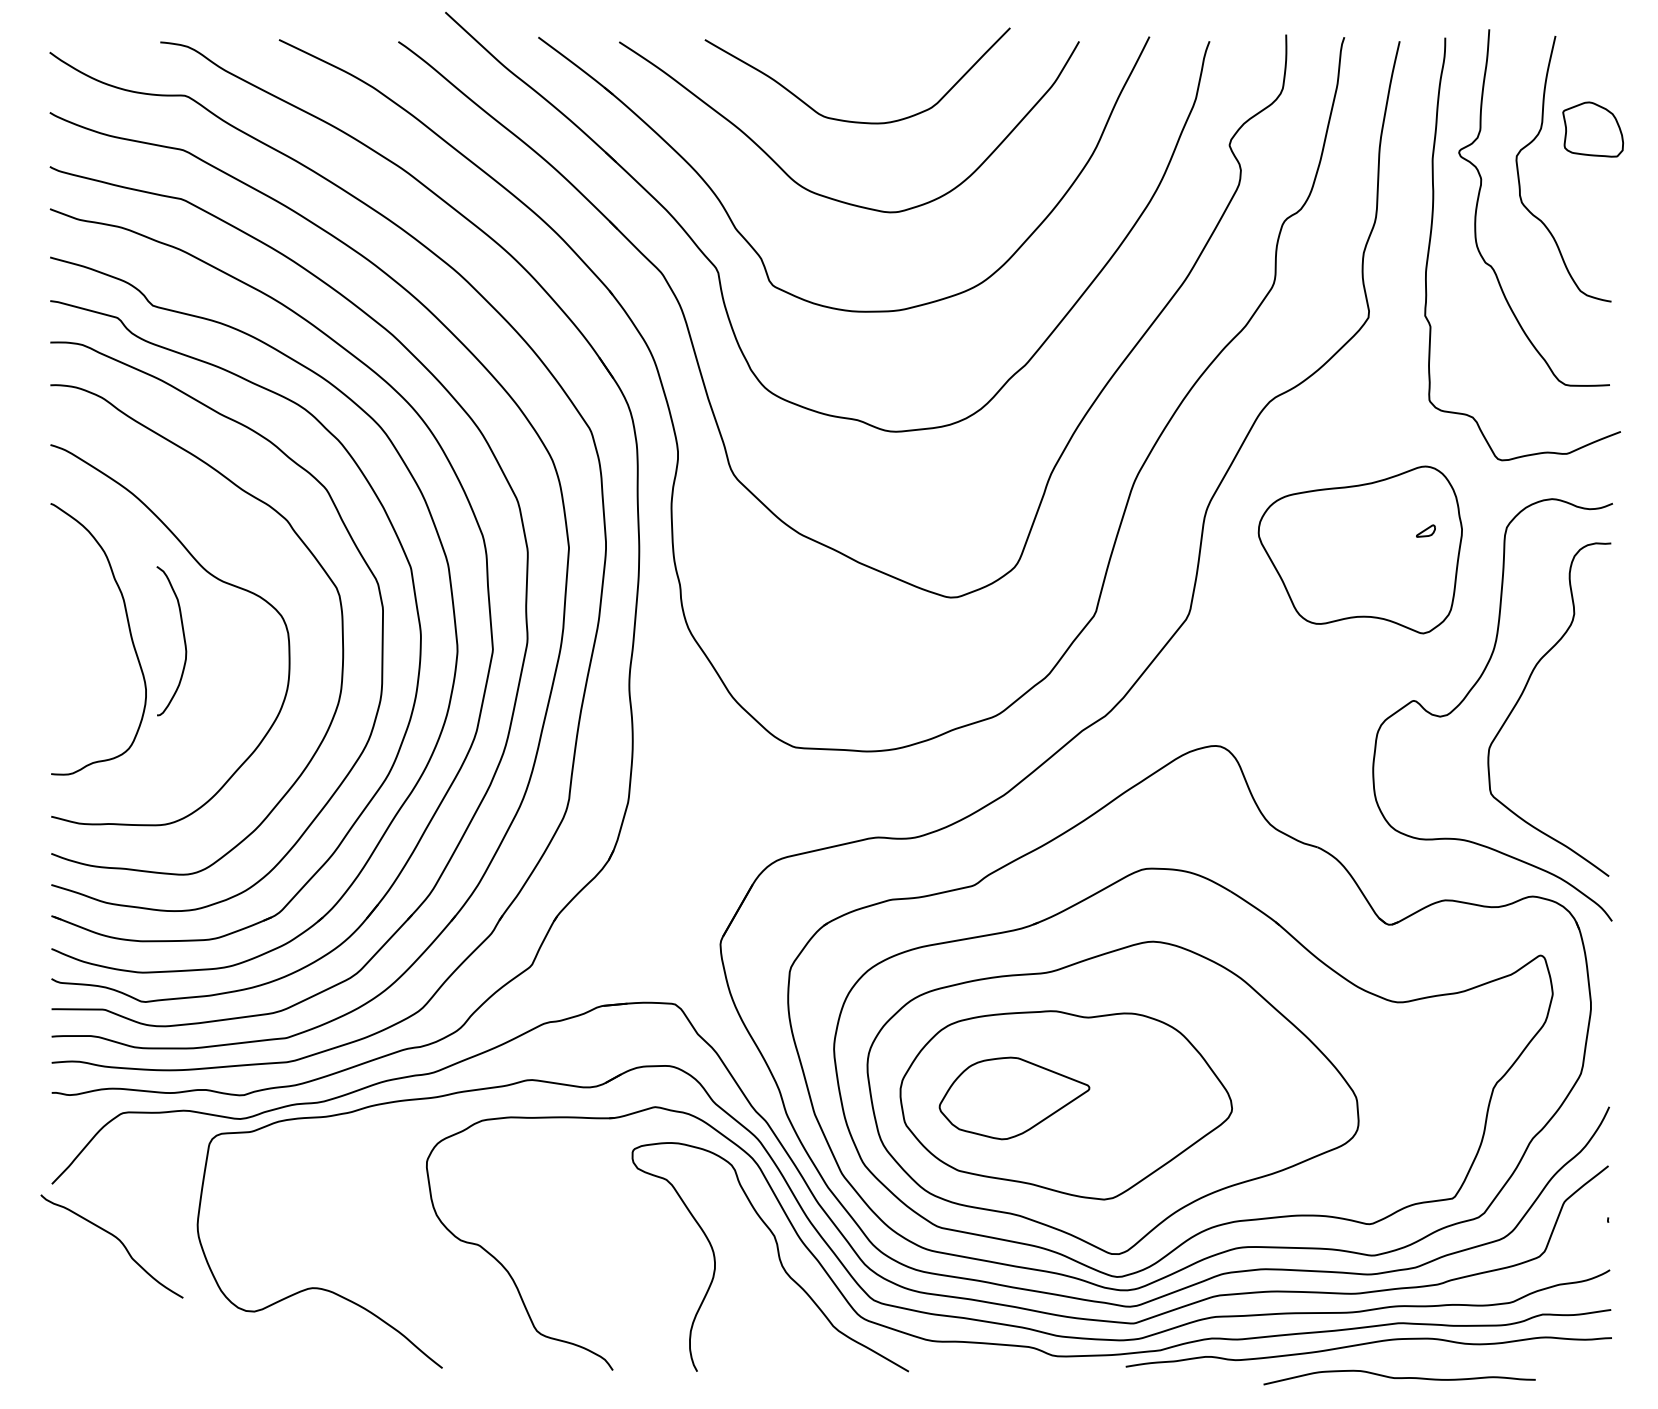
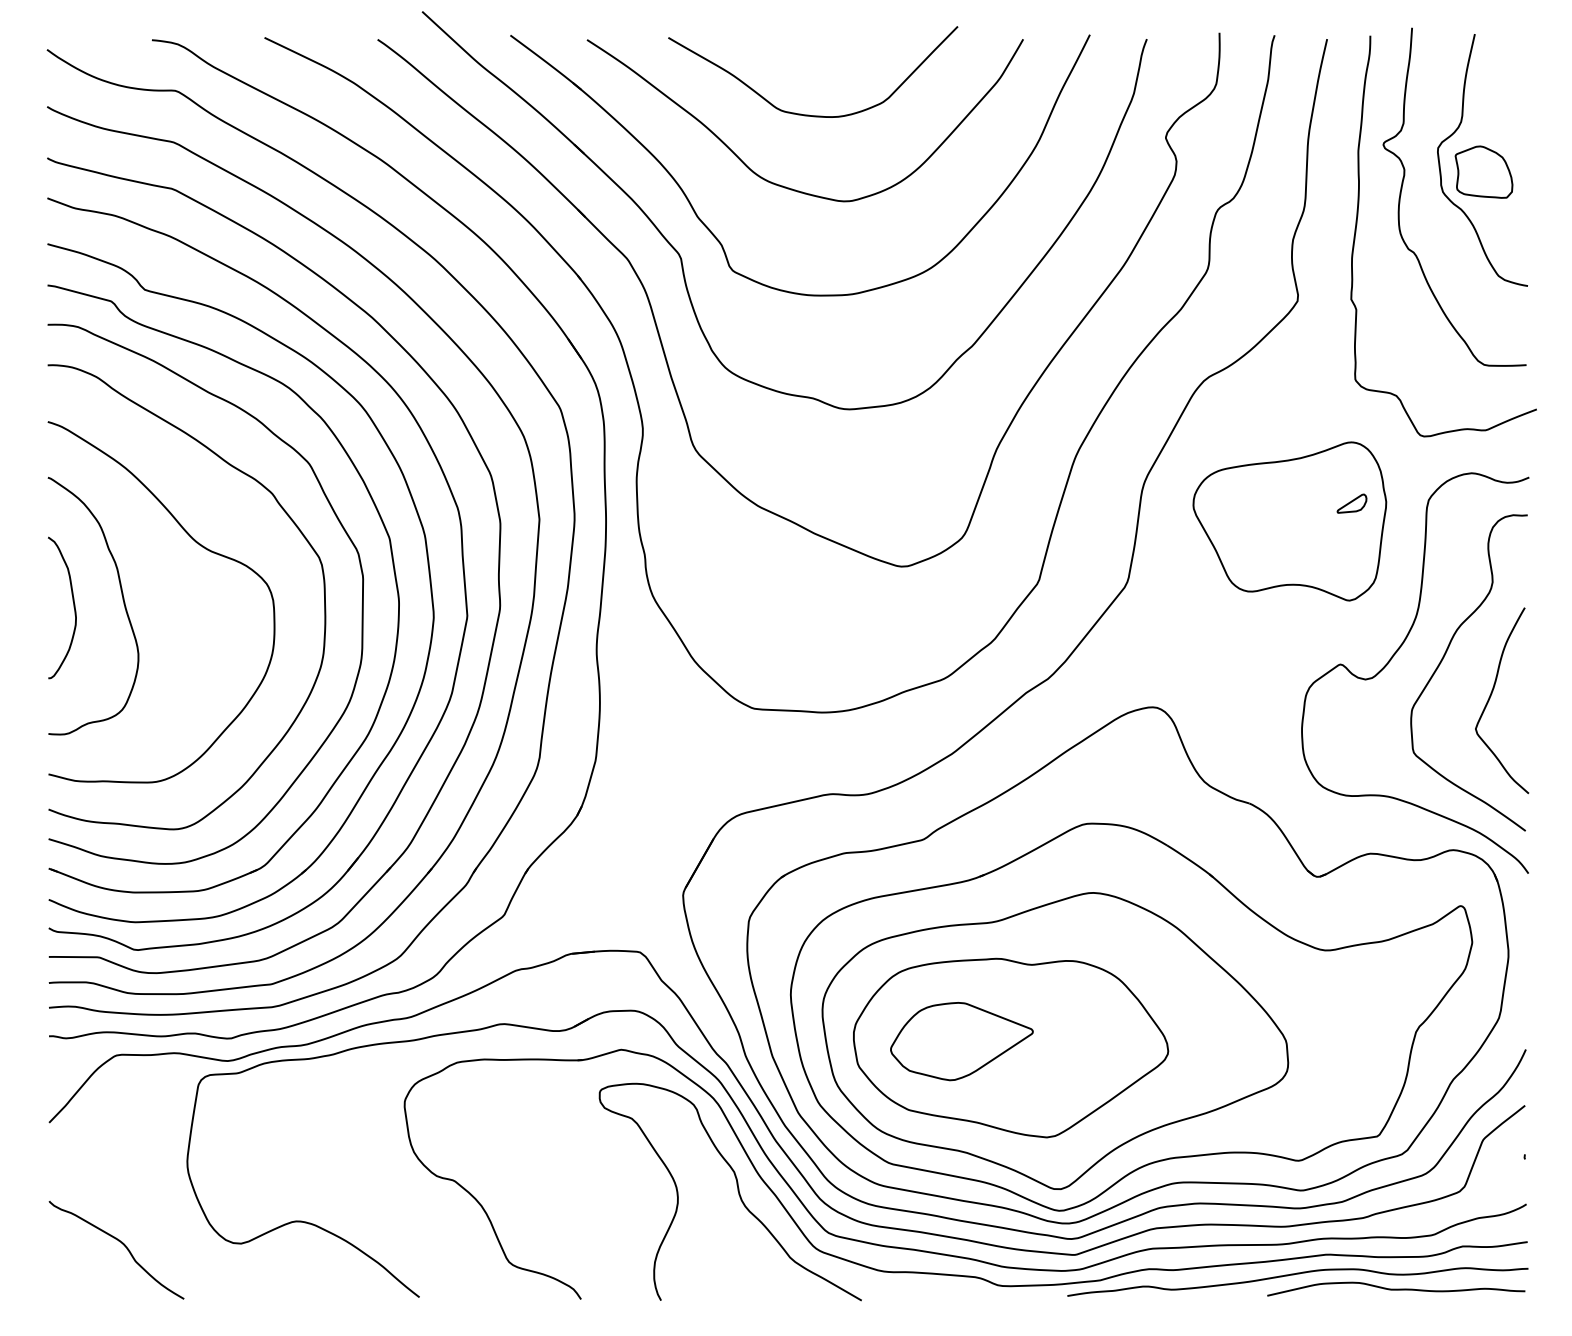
part: (1592, 129) -> (1483, 172), moved
part: (1425, 530) -> (1351, 503), size x1.67
curve: (183, 639) -> (73, 606), moved
curve: (1573, 733) -> (1491, 695), added
curve: (115, 1238) -> (119, 1242), moved
curve: (1399, 1377) -> (1396, 1289), moved

